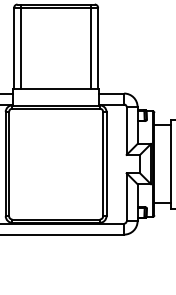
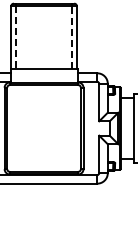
line: (20, 47) -> (16, 37), solid -> dashed
line: (91, 47) -> (71, 37), solid -> dashed

